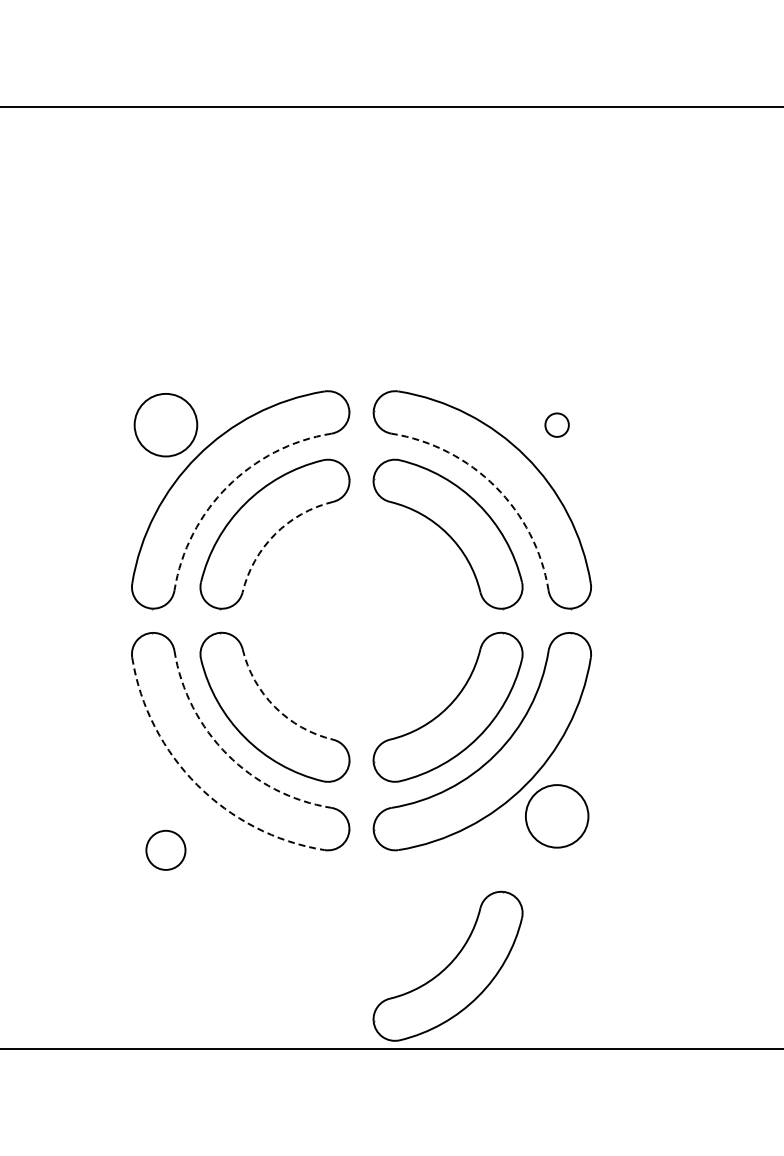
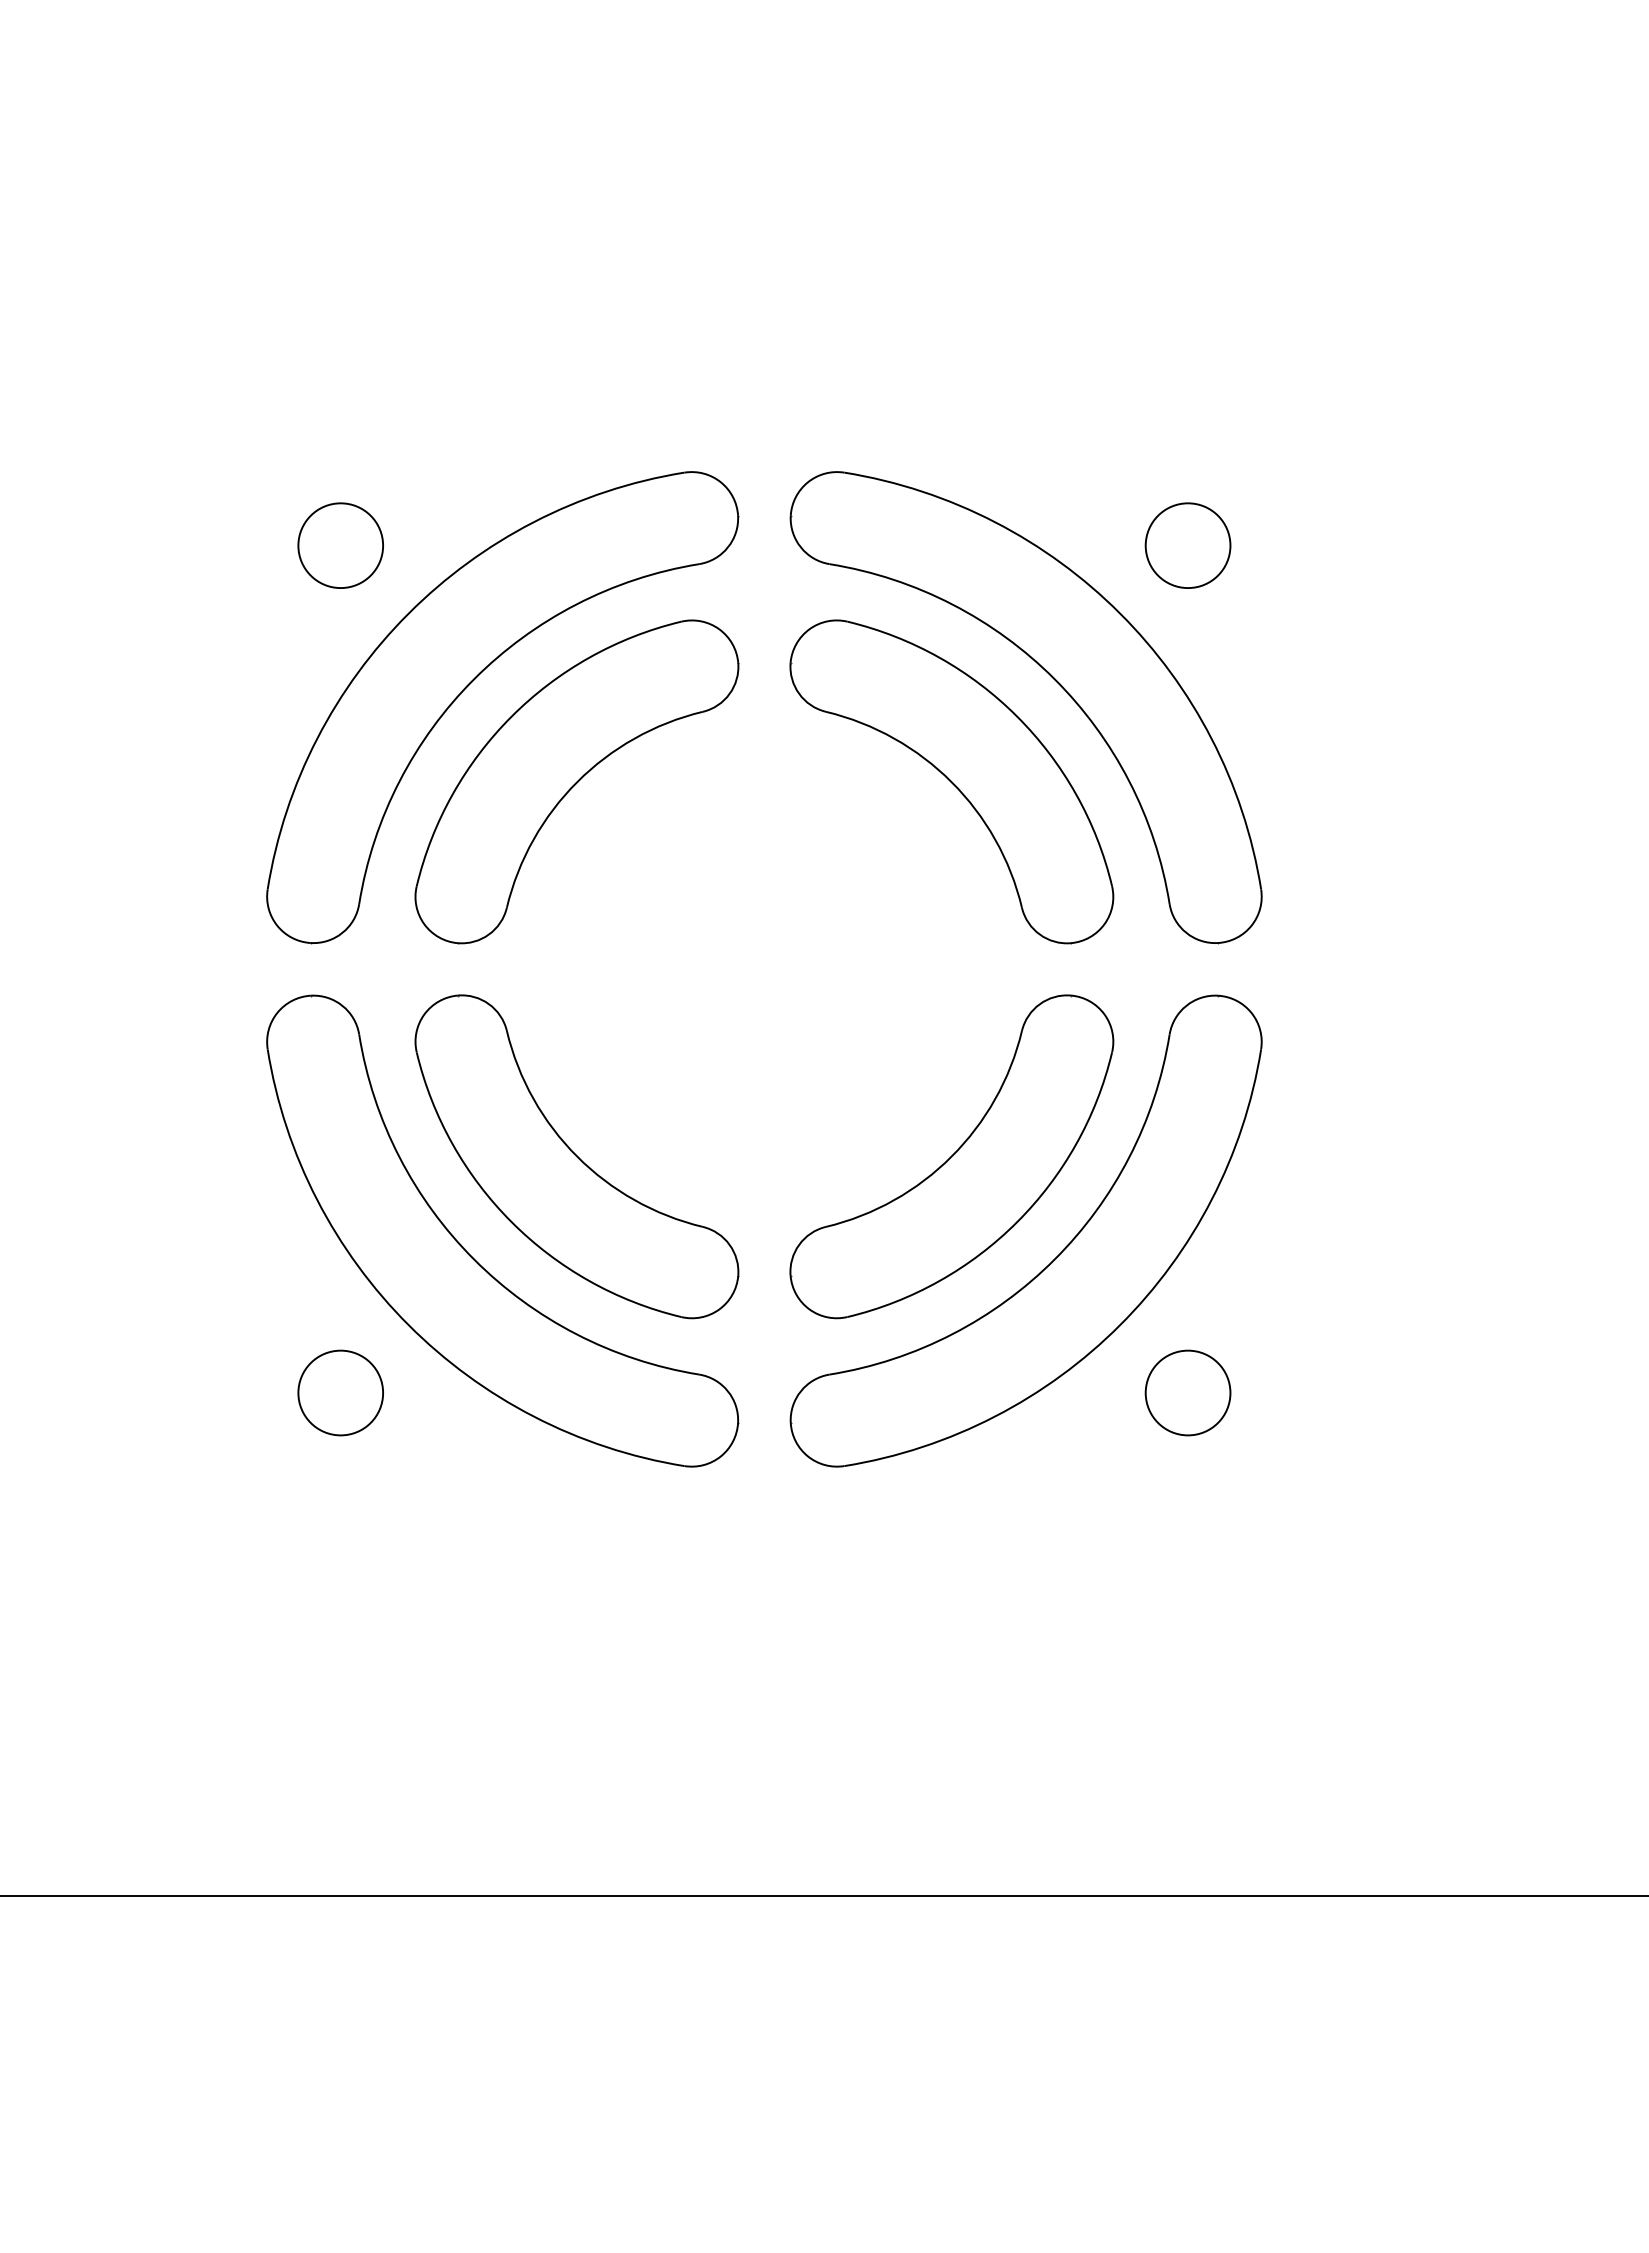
circle: (165, 424) -> (339, 544), size x0.62
circle: (556, 424) -> (1186, 544), size x1.67
arc: (227, 486) -> (474, 678), dashed -> solid
arc: (495, 486) -> (1054, 678), dashed -> solid
arc: (275, 534) -> (578, 782), dashed -> solid
arc: (275, 707) -> (578, 1157), dashed -> solid
arc: (227, 754) -> (474, 1258), dashed -> solid
arc: (197, 785) -> (409, 1326), dashed -> solid
circle: (556, 815) -> (1186, 1391), size x0.62
circle: (165, 849) -> (339, 1391), moved
part: (447, 965) -> (950, 1716), removed

